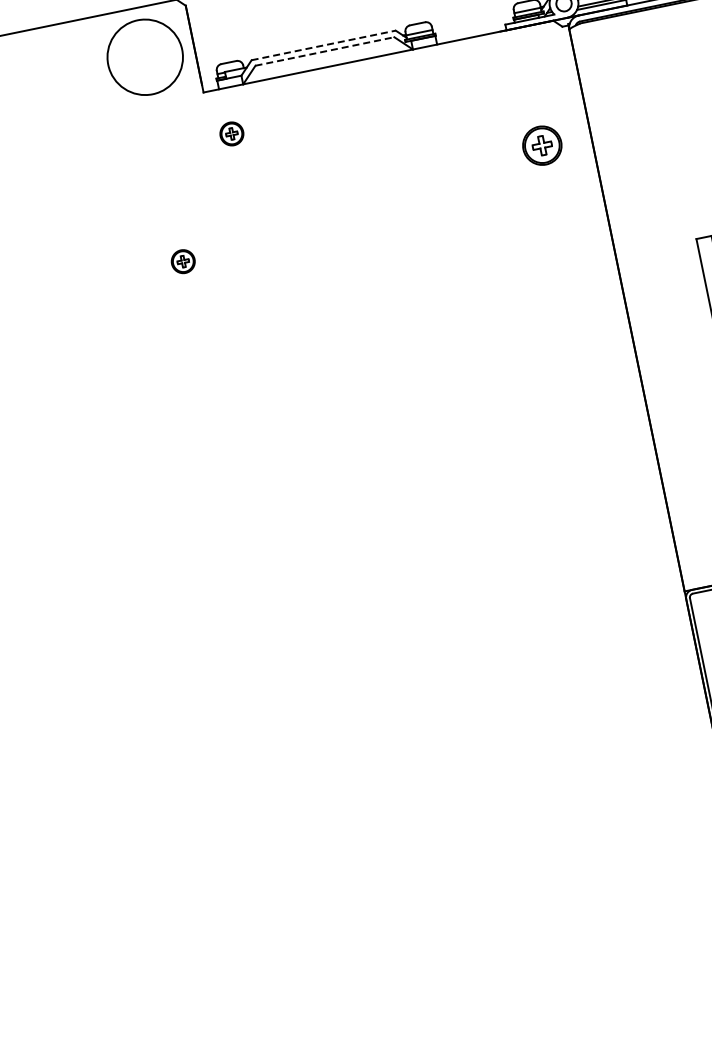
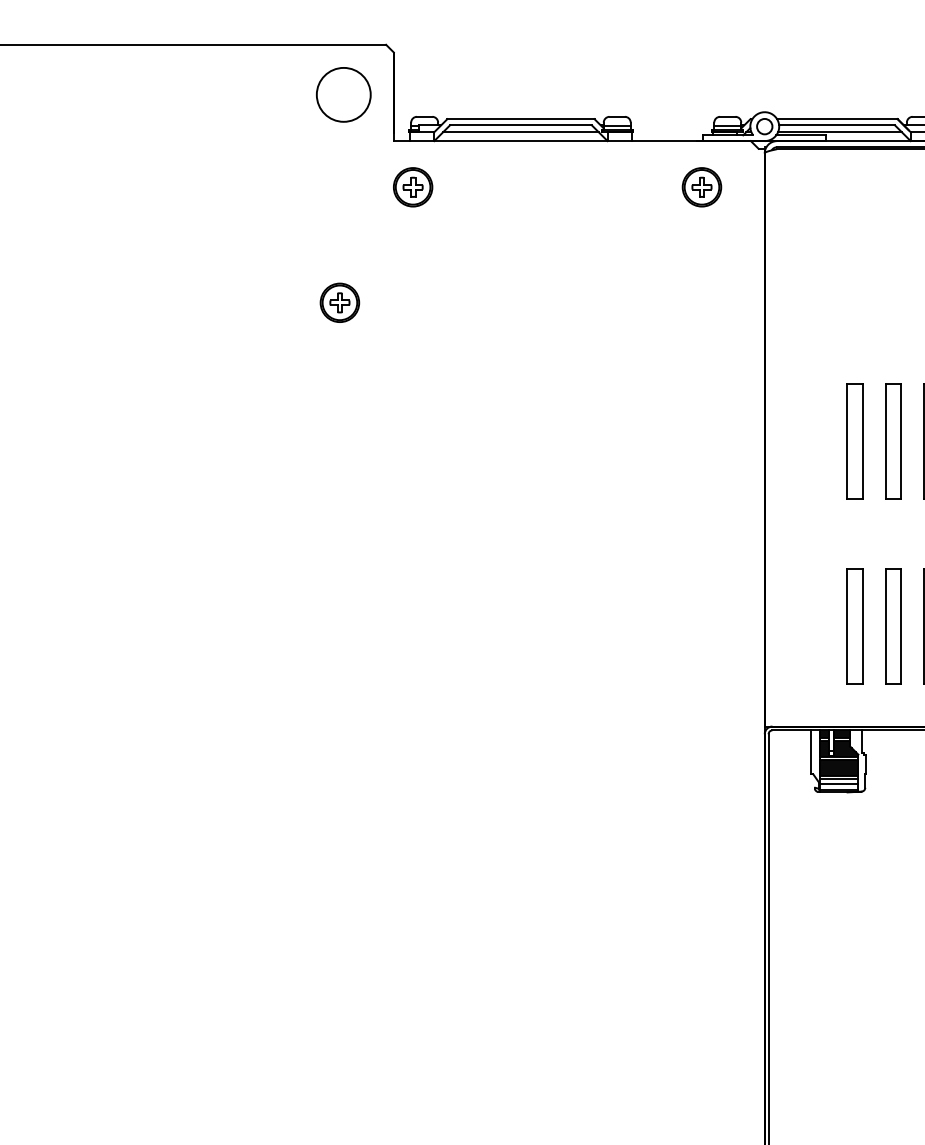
line: (323, 45) -> (520, 119), dashed -> solid
line: (324, 51) -> (520, 125), dashed -> solid
circle: (144, 56) -> (343, 94), size x0.71
line: (325, 58) -> (520, 132), added
part: (232, 134) -> (413, 187), size x1.67
part: (541, 145) -> (701, 187), moved
part: (182, 261) -> (339, 302), size x1.67

